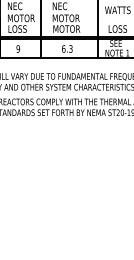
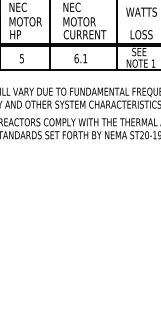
text: (17, 28) -> (21, 34), LOSS -> HP
text: (70, 28) -> (84, 34), MOTOR -> CURRENT
text: (17, 48) -> (21, 58), 9 -> 5
text: (71, 48) -> (85, 58), 6.3 -> 6.1

